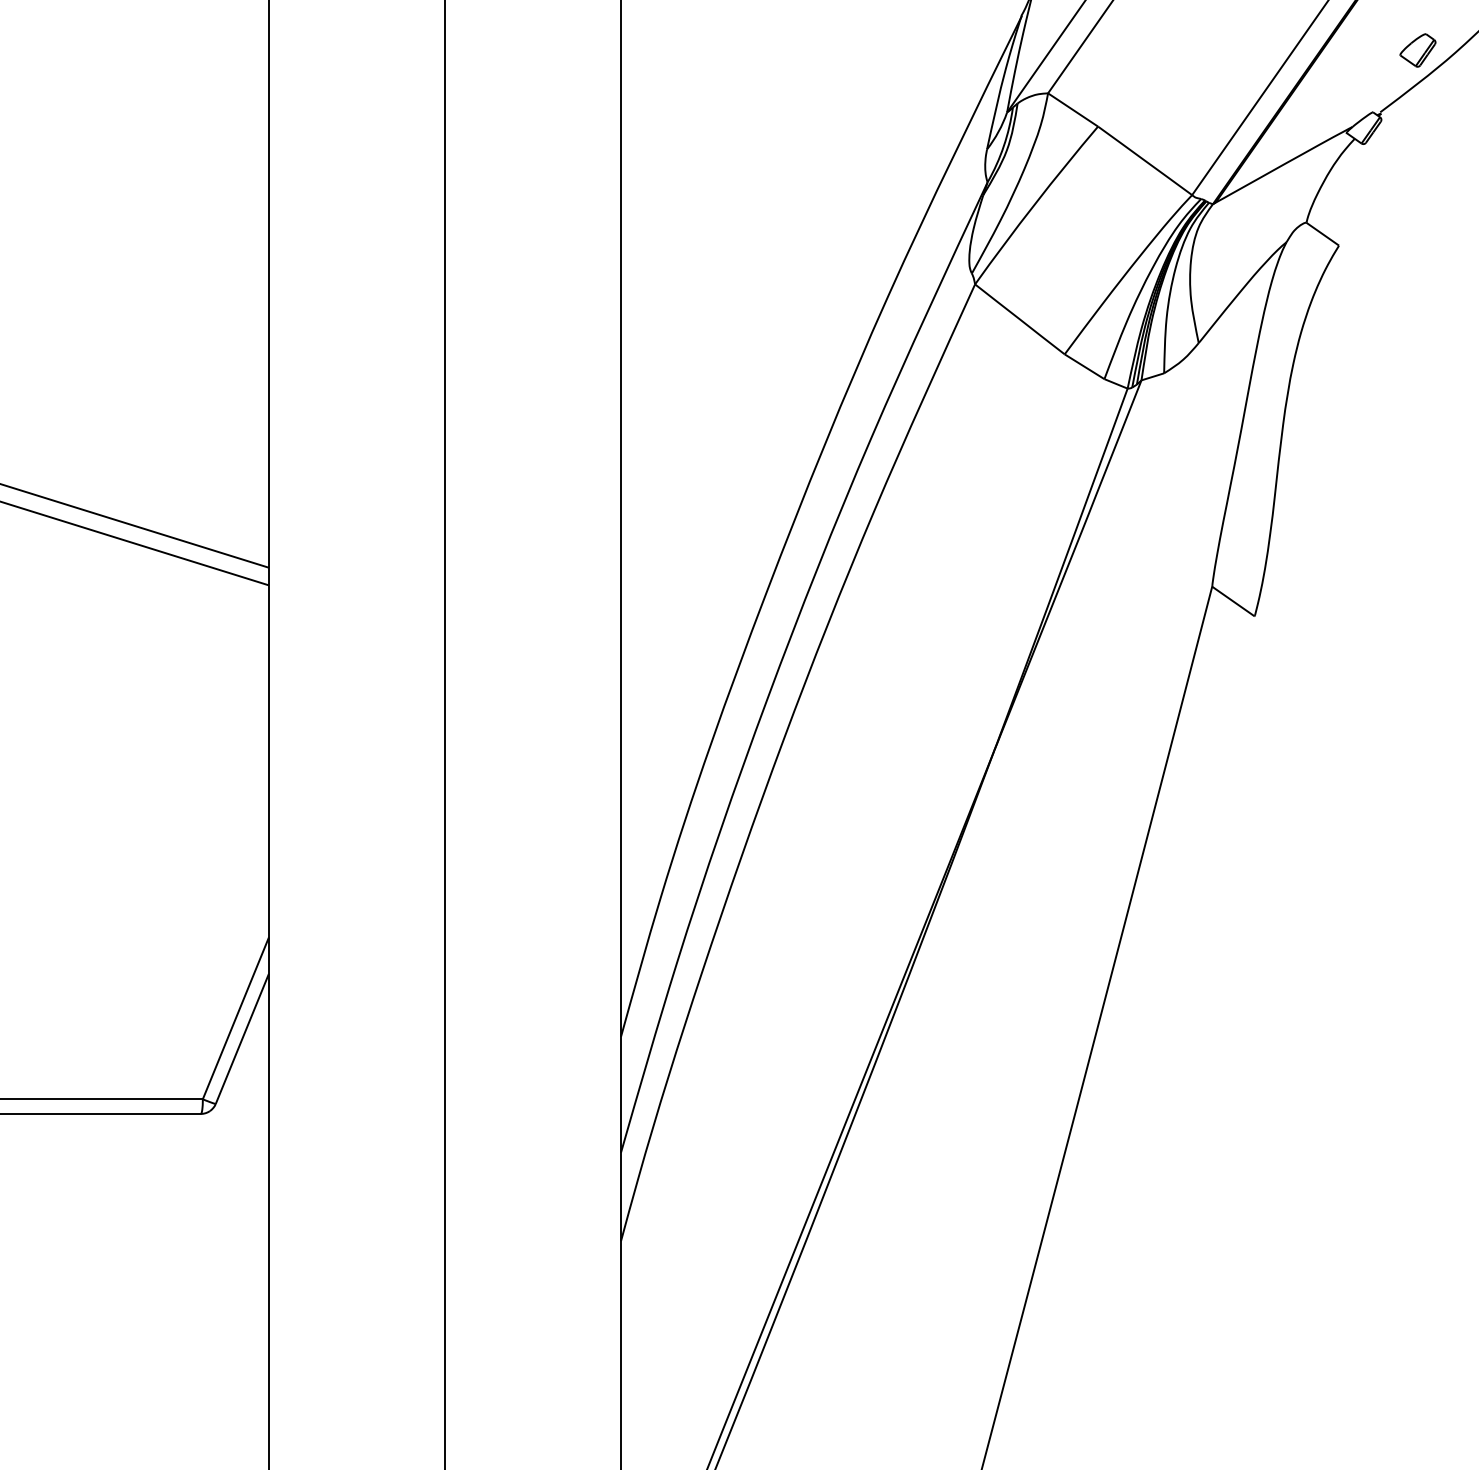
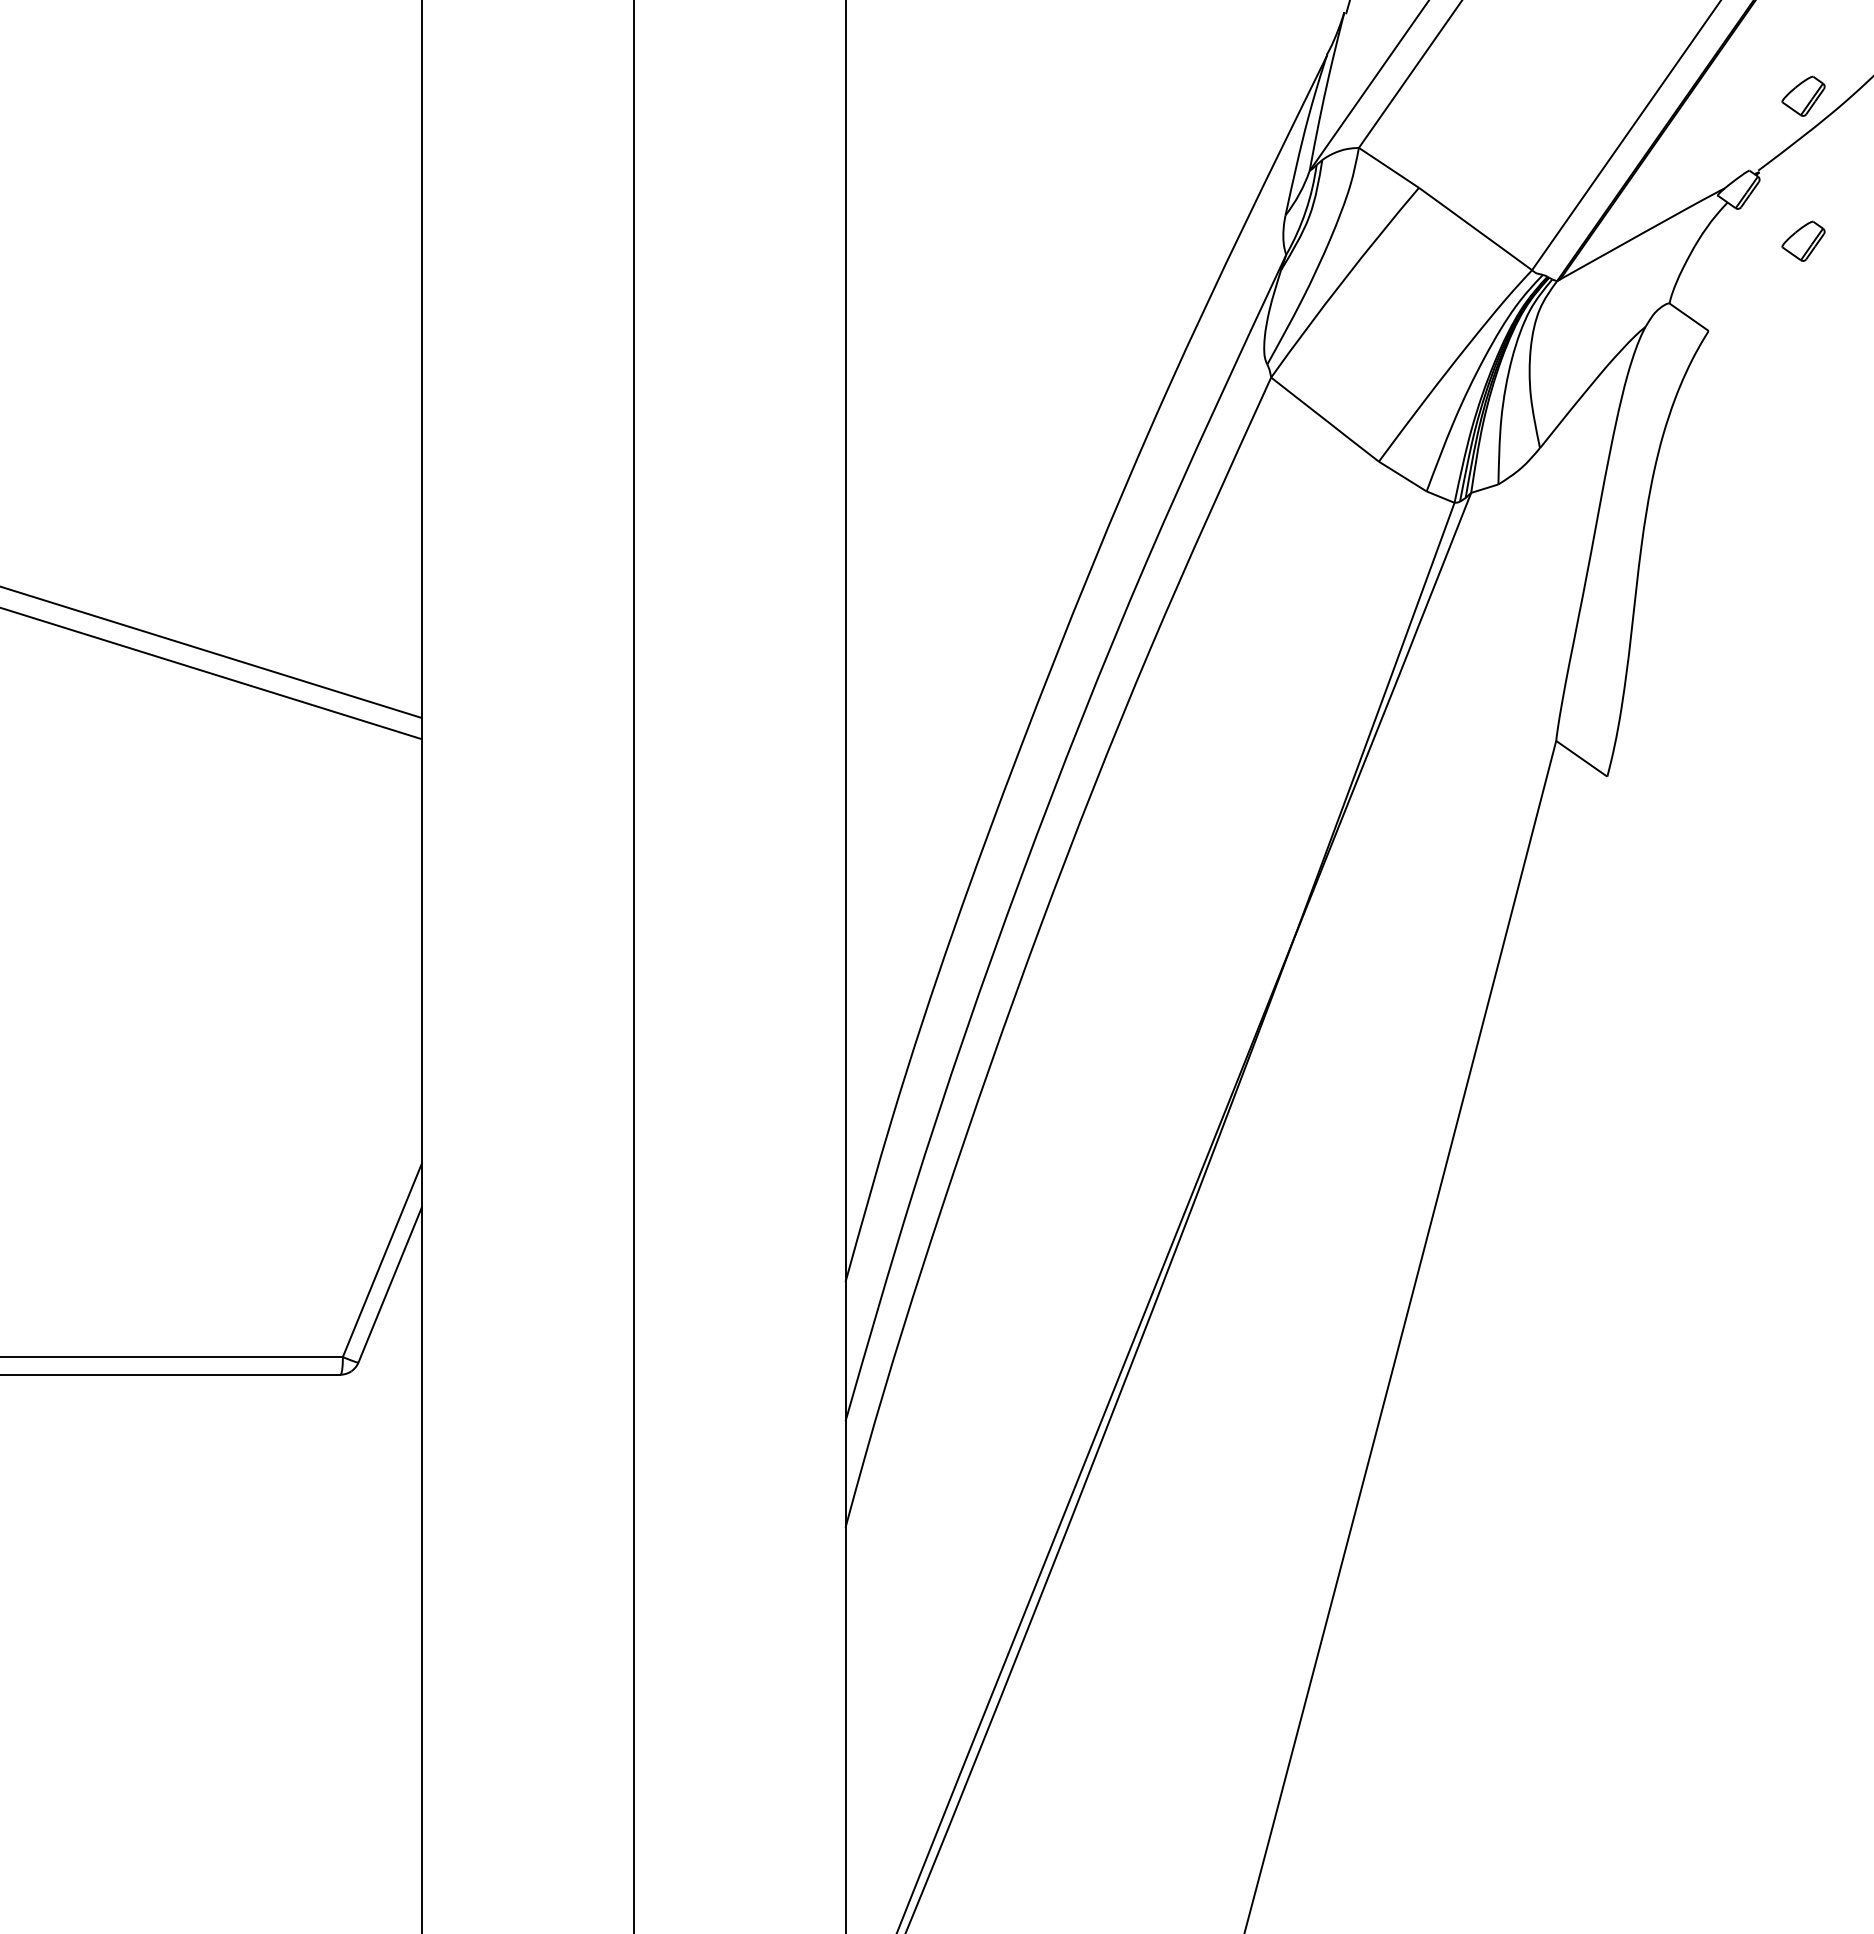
part: (1417, 170) -> (1803, 240), added

